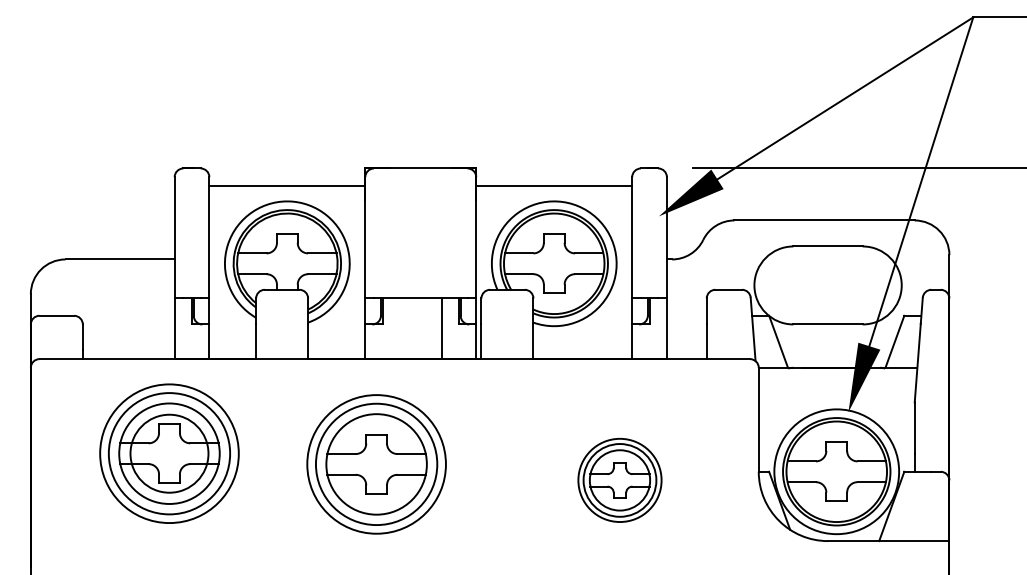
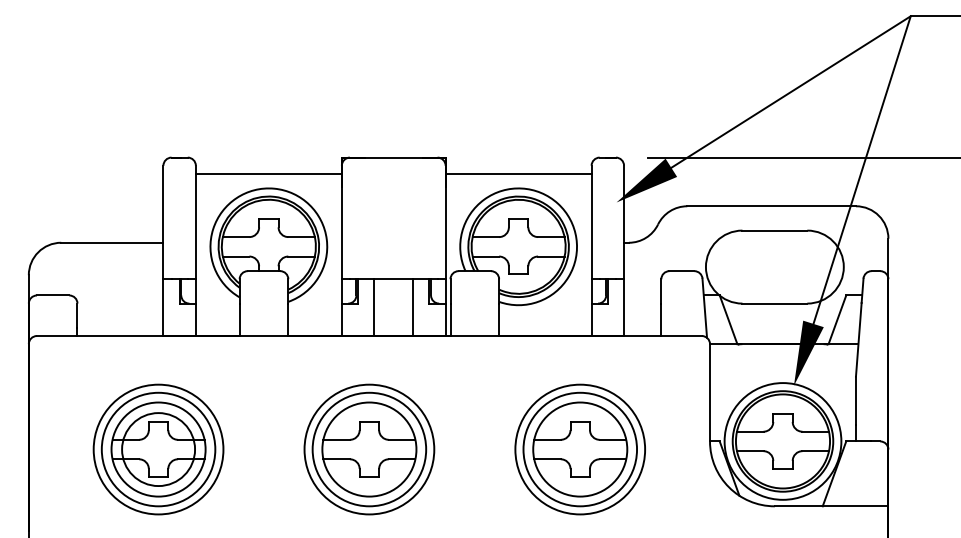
line: (400, 328) -> (374, 307), added
part: (169, 453) -> (158, 449), moved
part: (376, 464) -> (369, 449), moved
part: (619, 480) -> (579, 449), size x1.67

